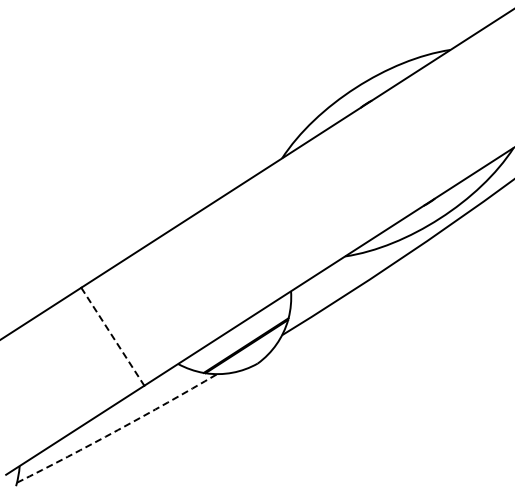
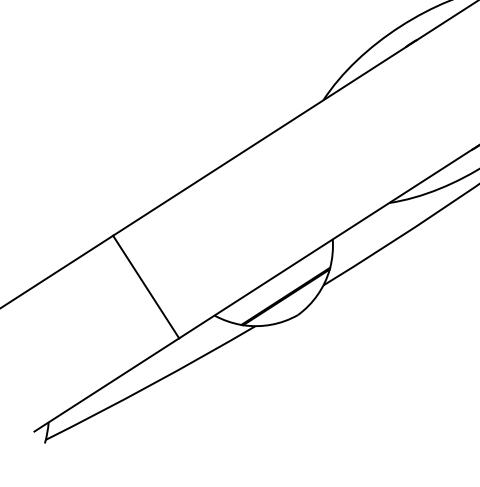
line: (113, 337) -> (146, 287), dashed -> solid
arc: (118, 430) -> (152, 385), dashed -> solid

